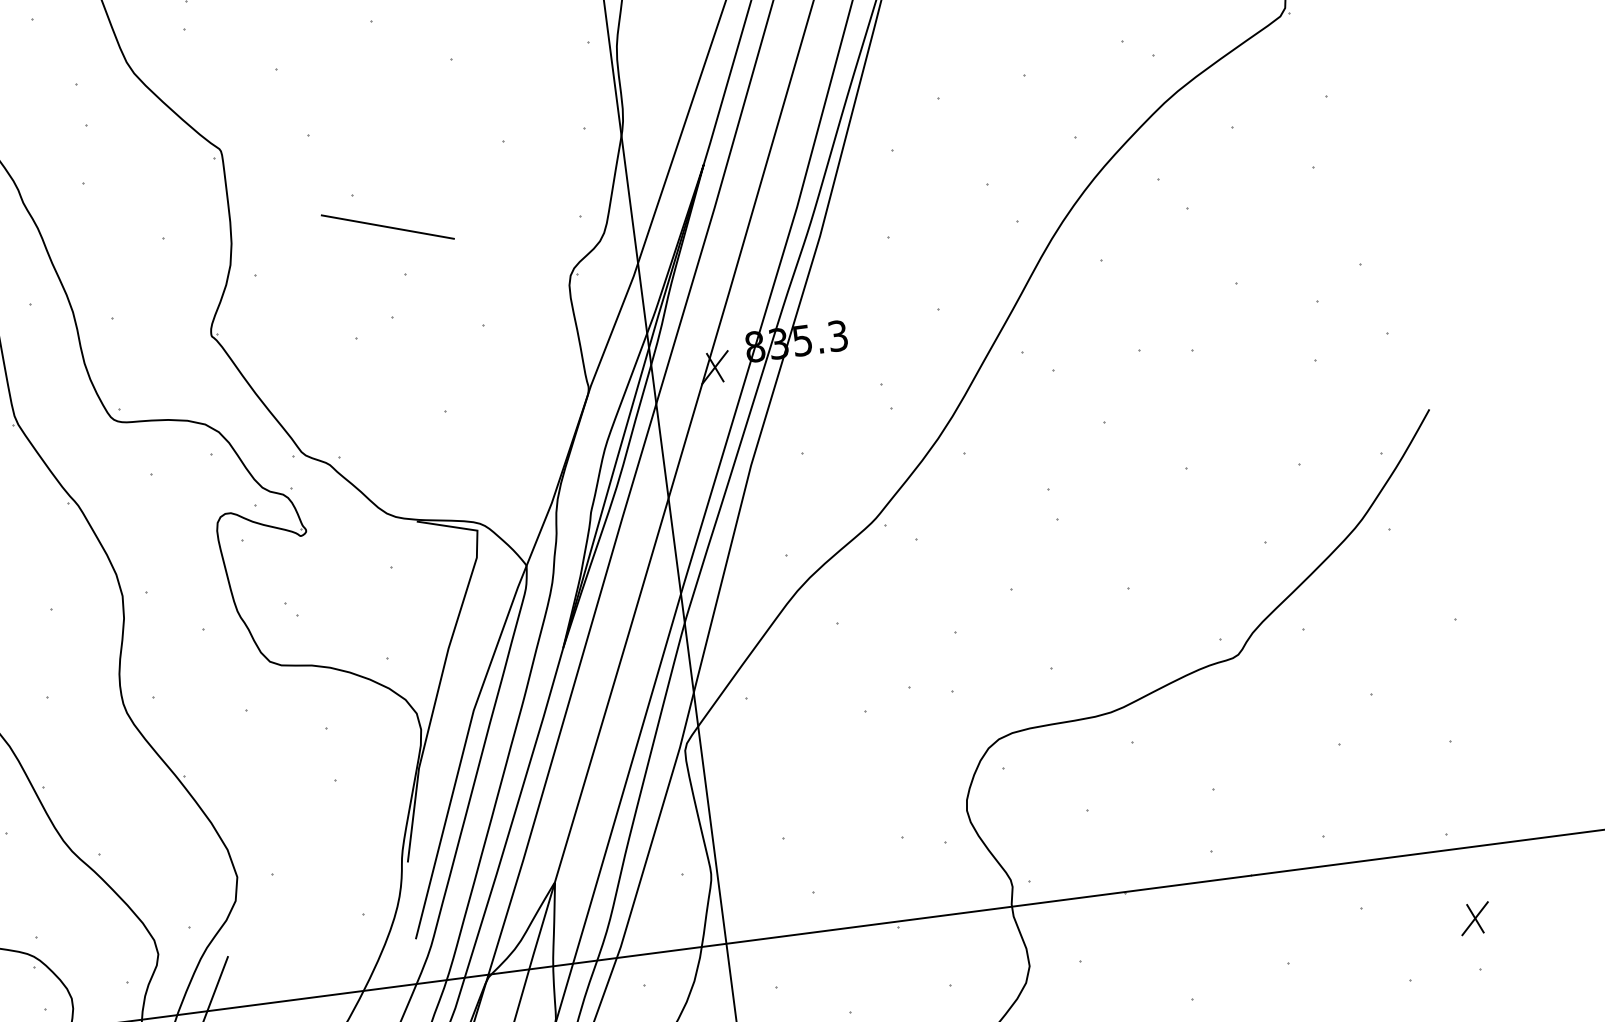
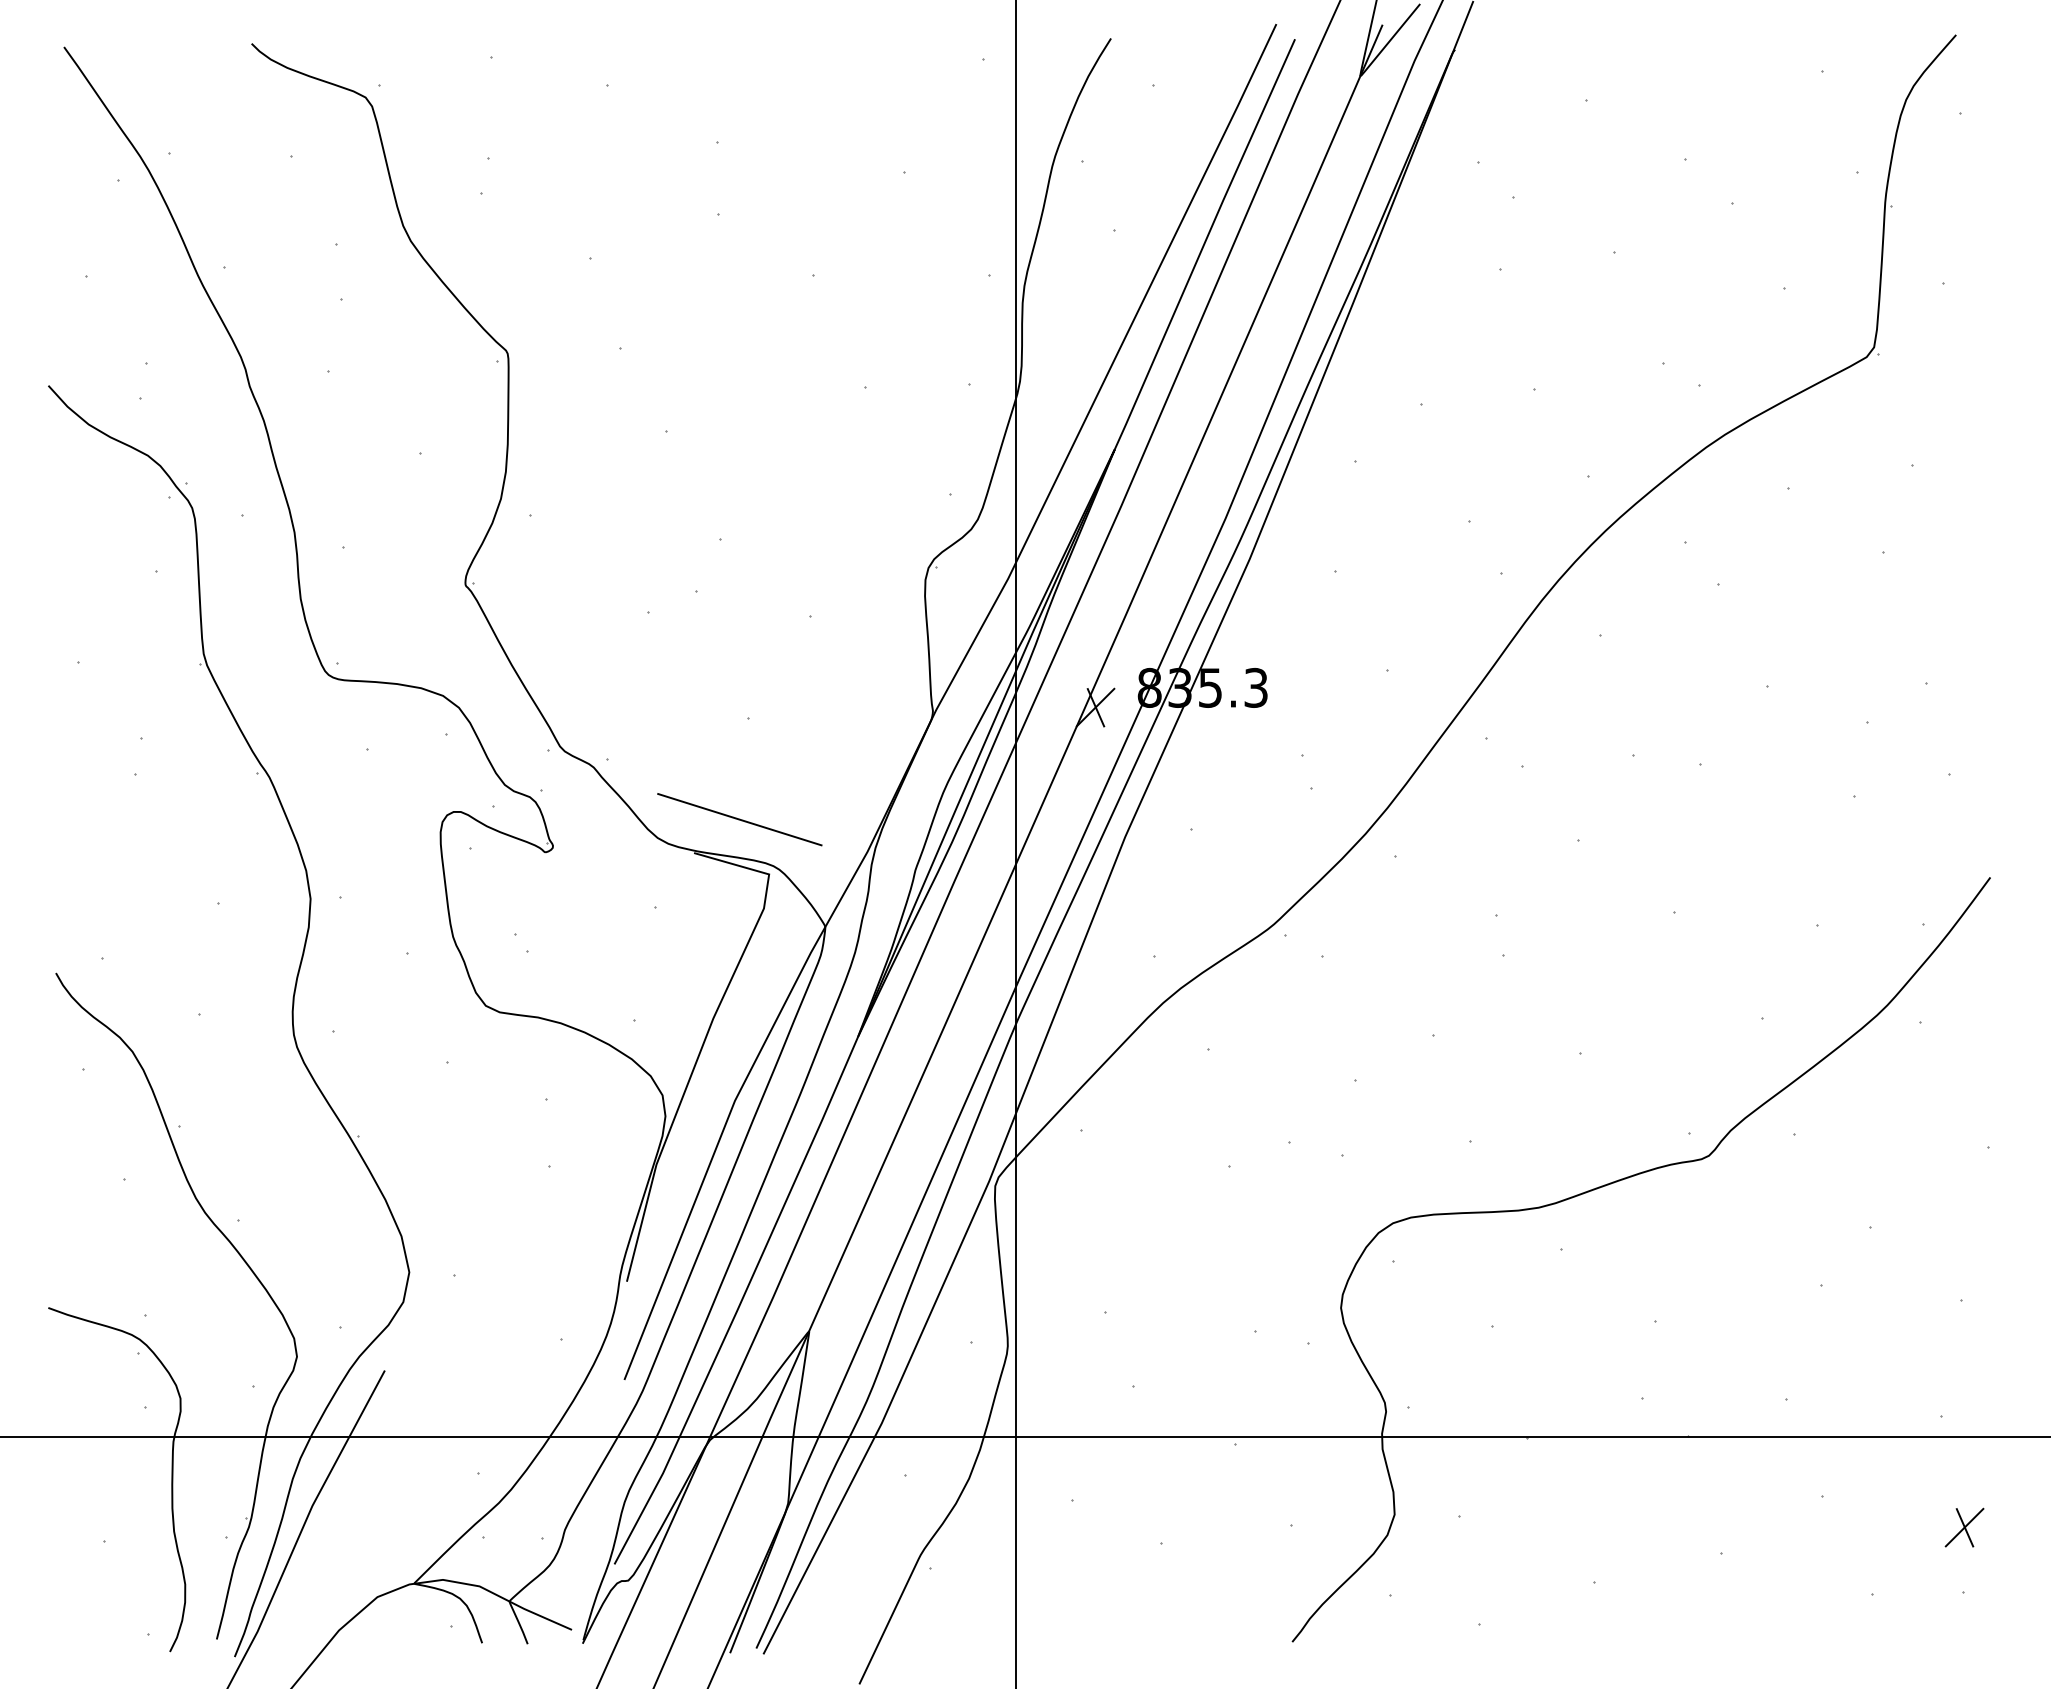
line: (387, 227) -> (739, 819), moved

